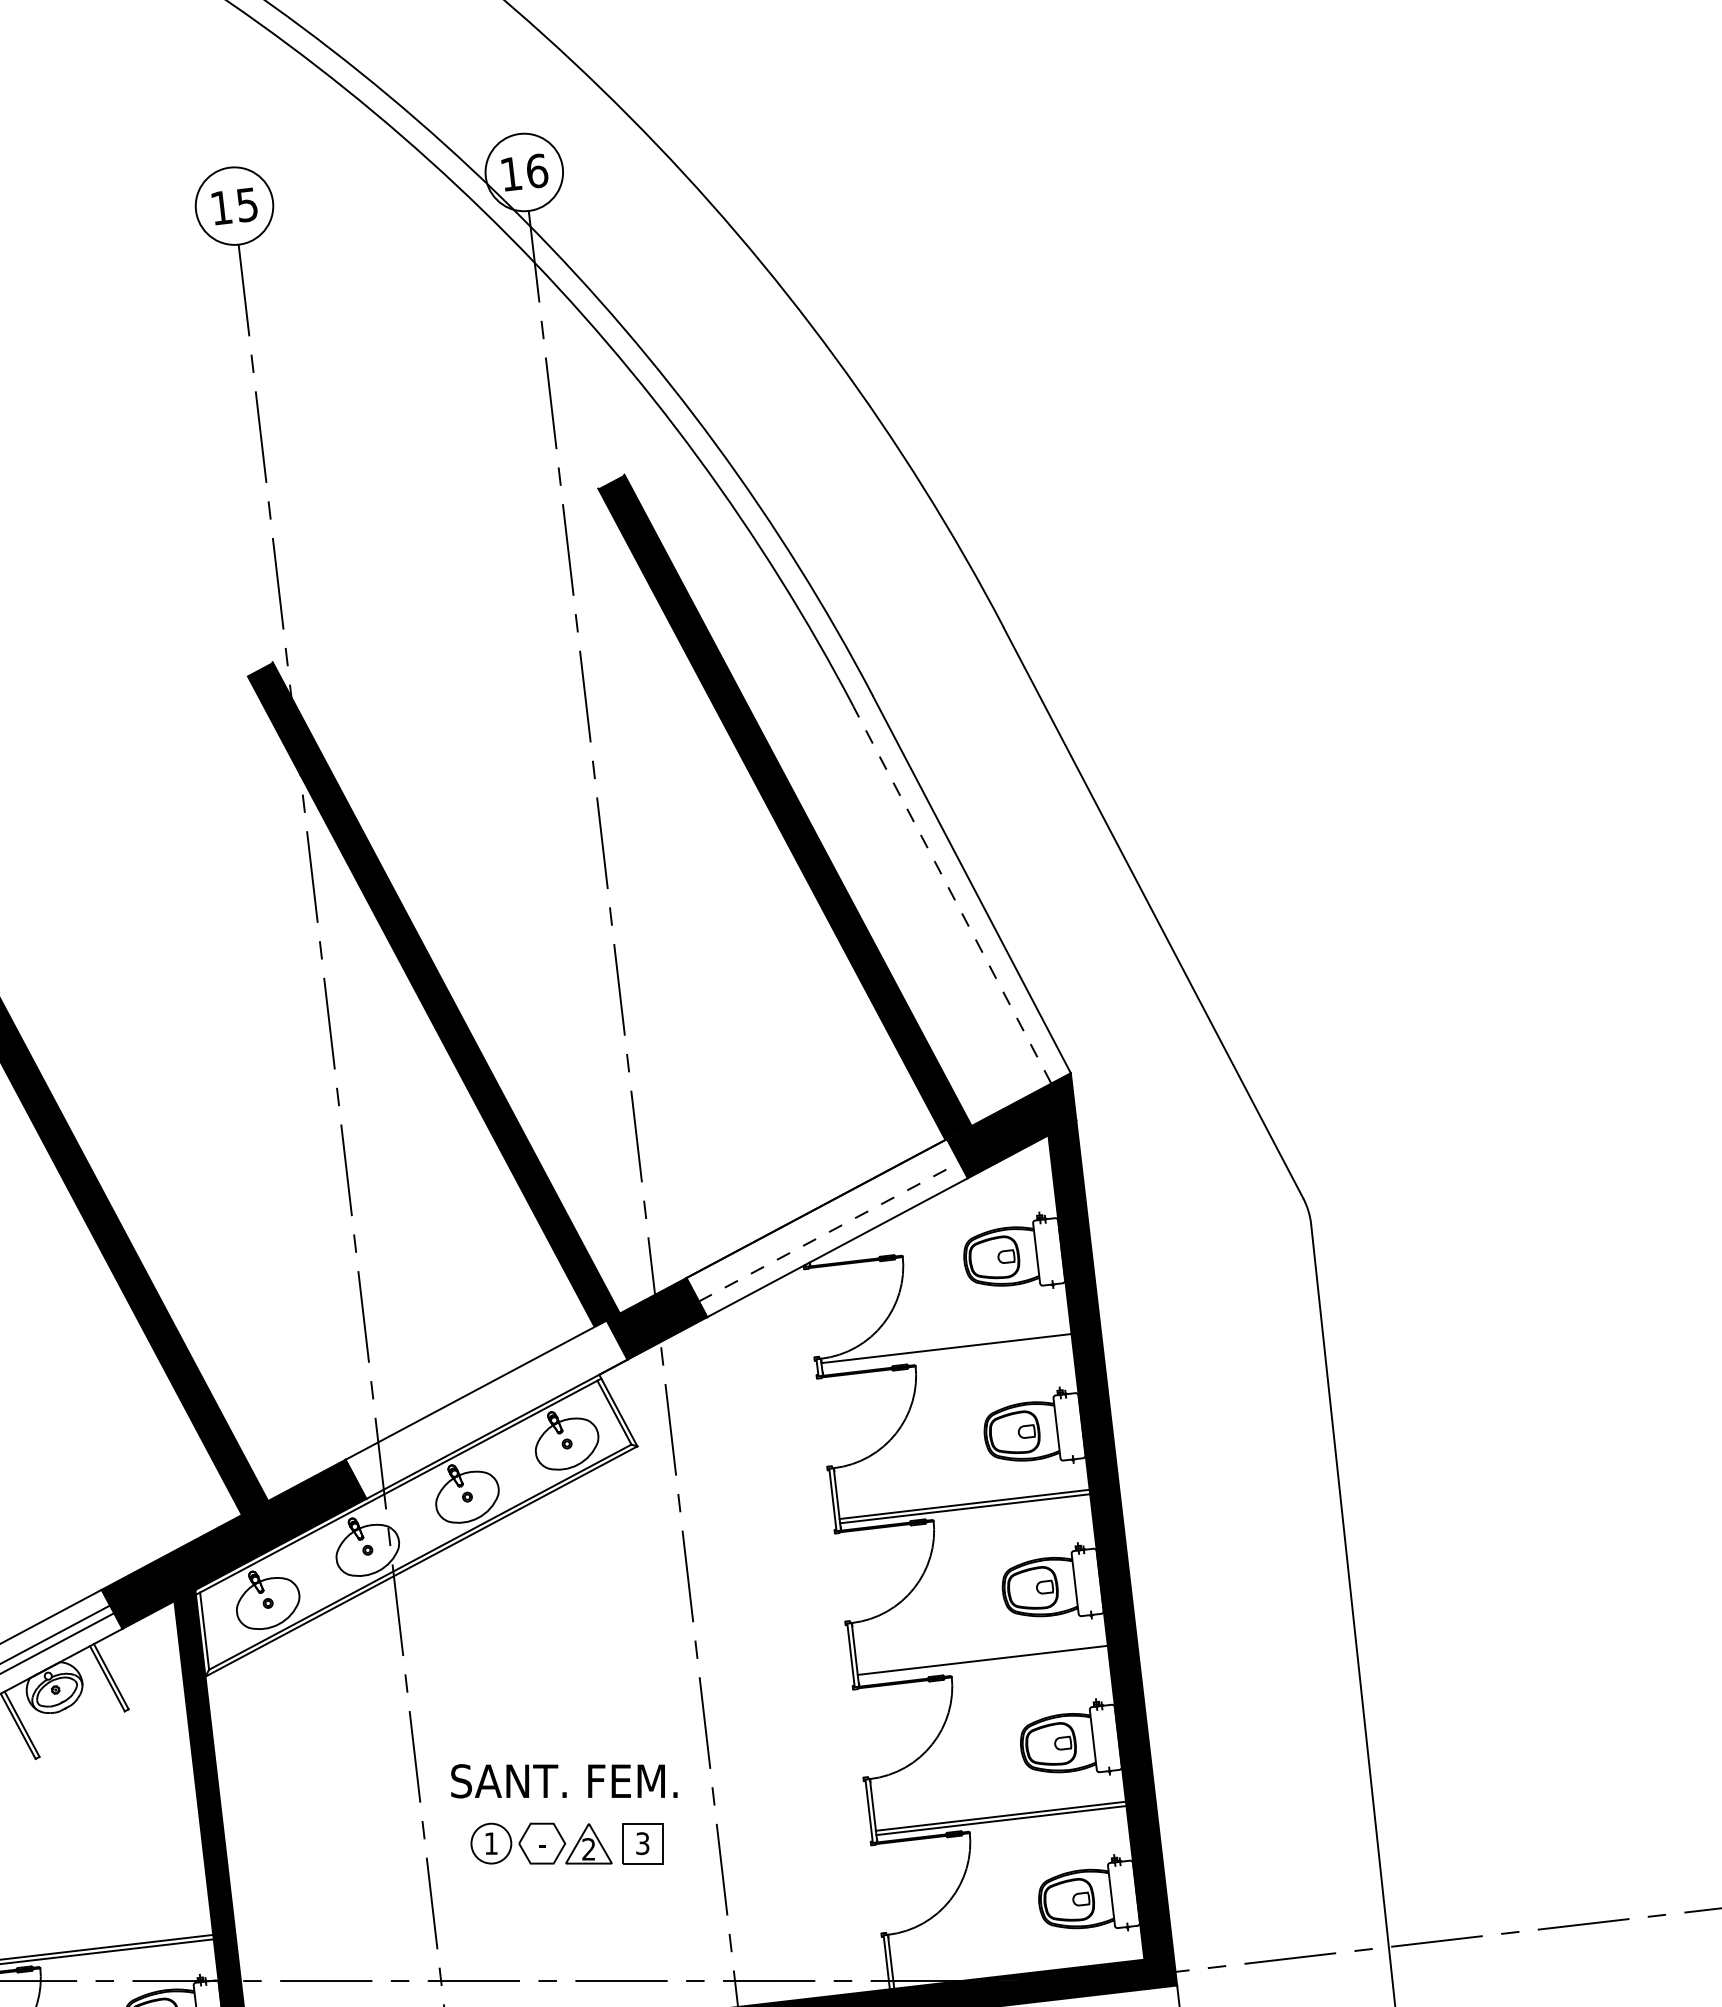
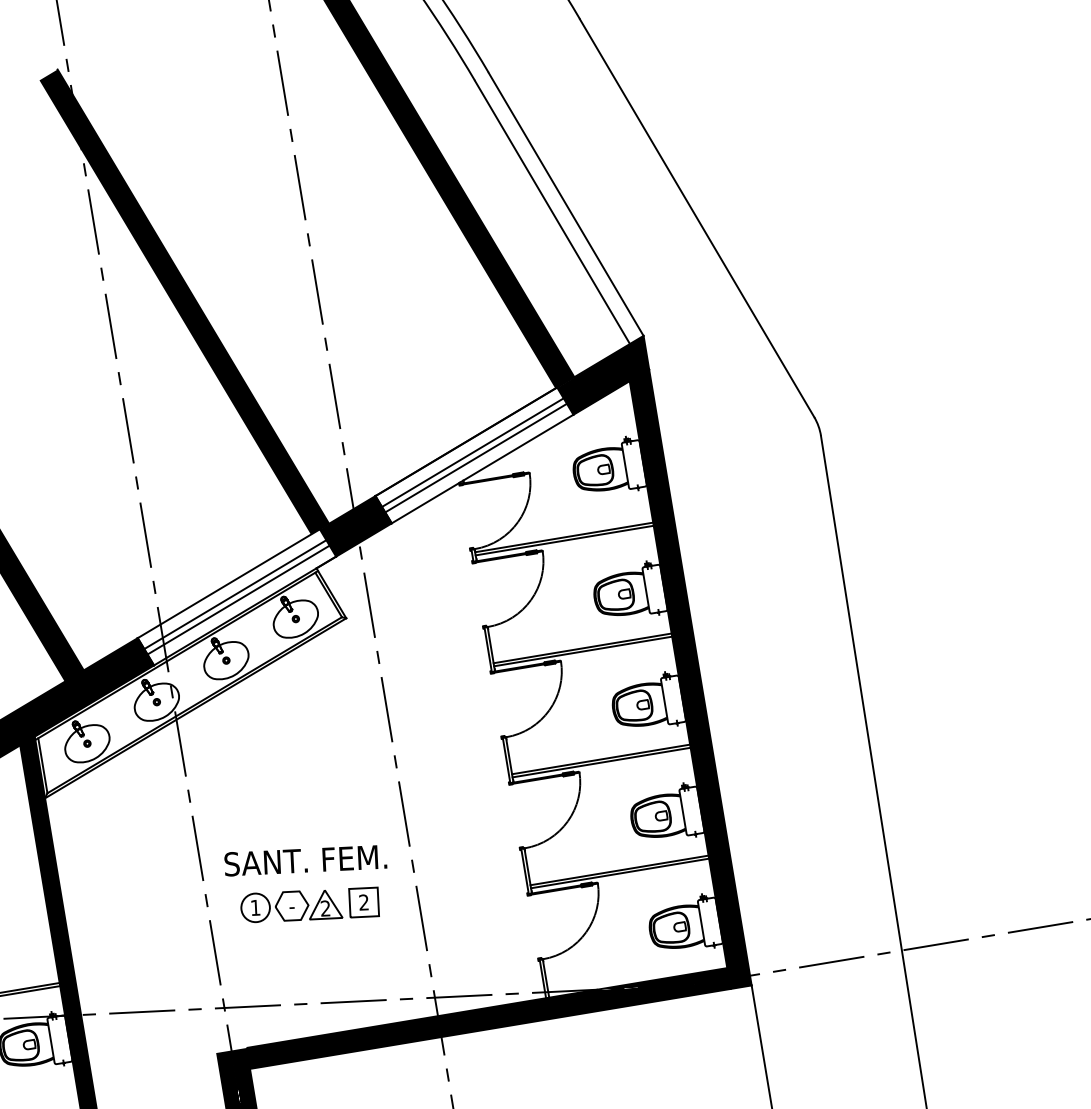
line: (952, 894) -> (552, 212), dashed -> solid
line: (824, 1223) -> (472, 452), added
line: (829, 1232) -> (476, 458), dashed -> solid
line: (946, 1352) -> (564, 540), added
line: (483, 1405) -> (234, 594), added
line: (488, 1413) -> (238, 599), added
line: (983, 1664) -> (601, 762), added
text: (642, 1843) -> (363, 902), 3 -> 2

